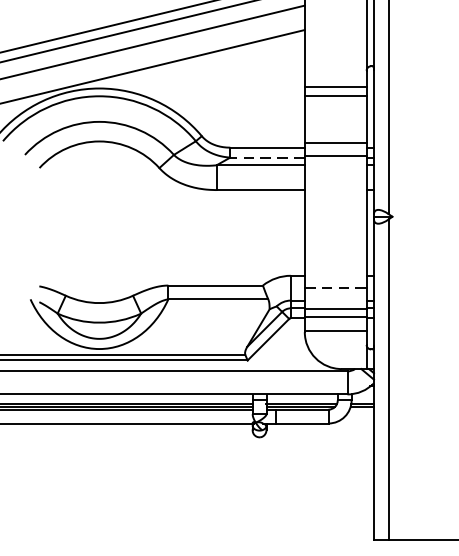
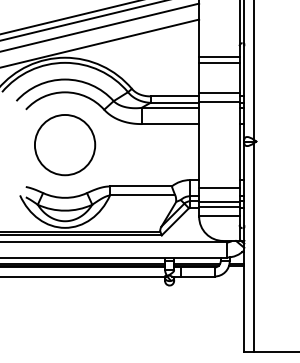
line: (267, 157) -> (174, 102), dashed -> solid
circle: (100, 222) -> (65, 145), added
line: (335, 288) -> (219, 188), dashed -> solid

